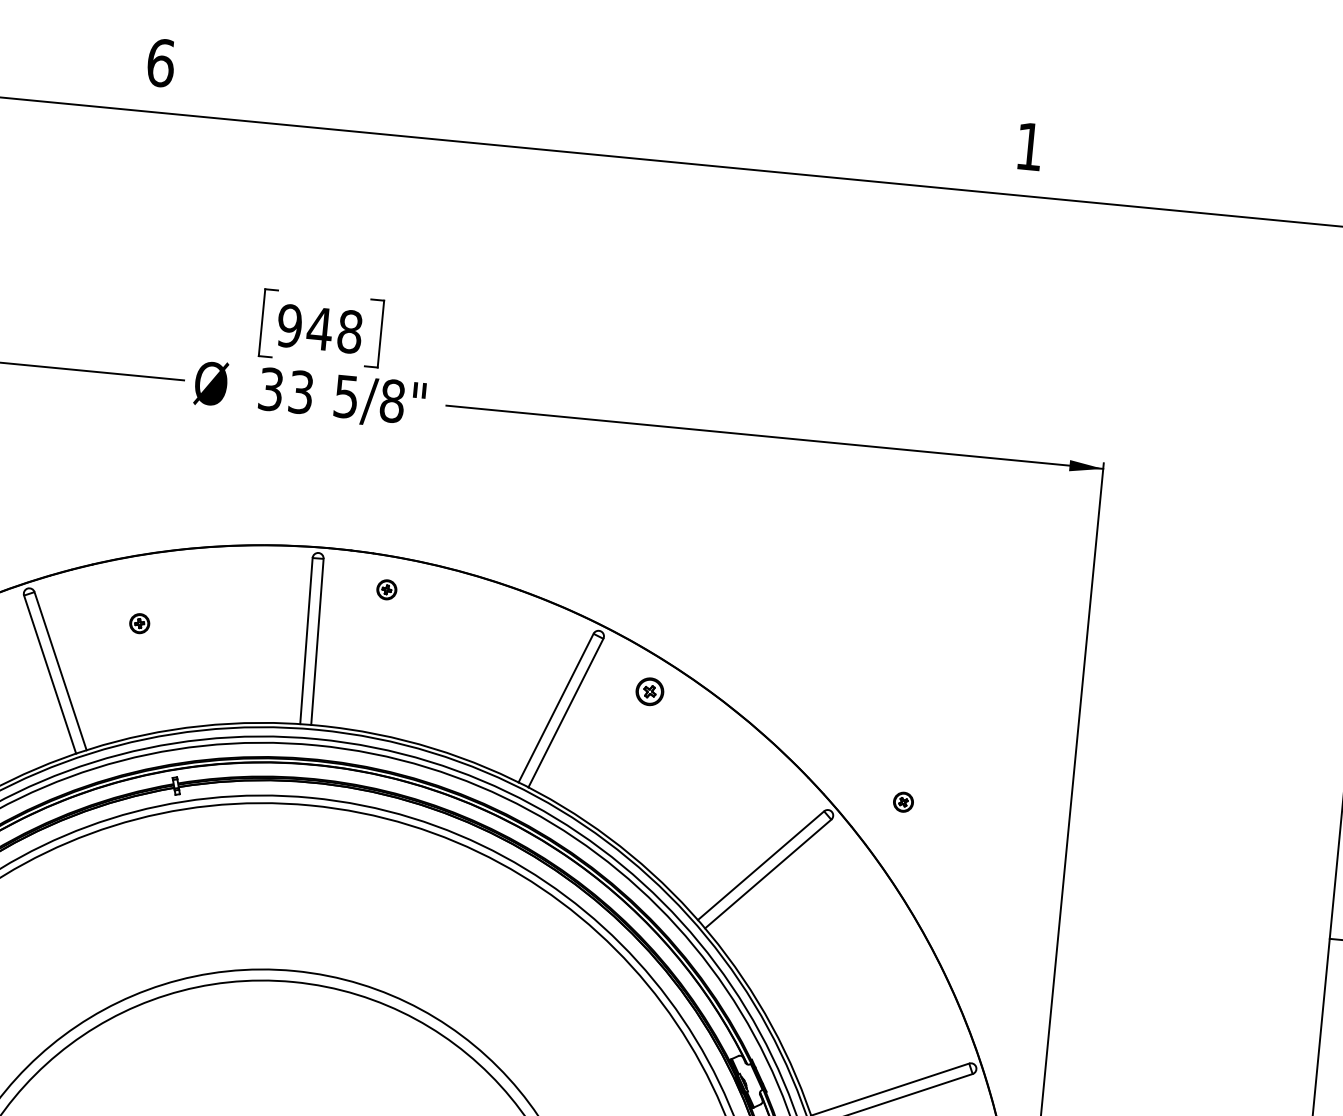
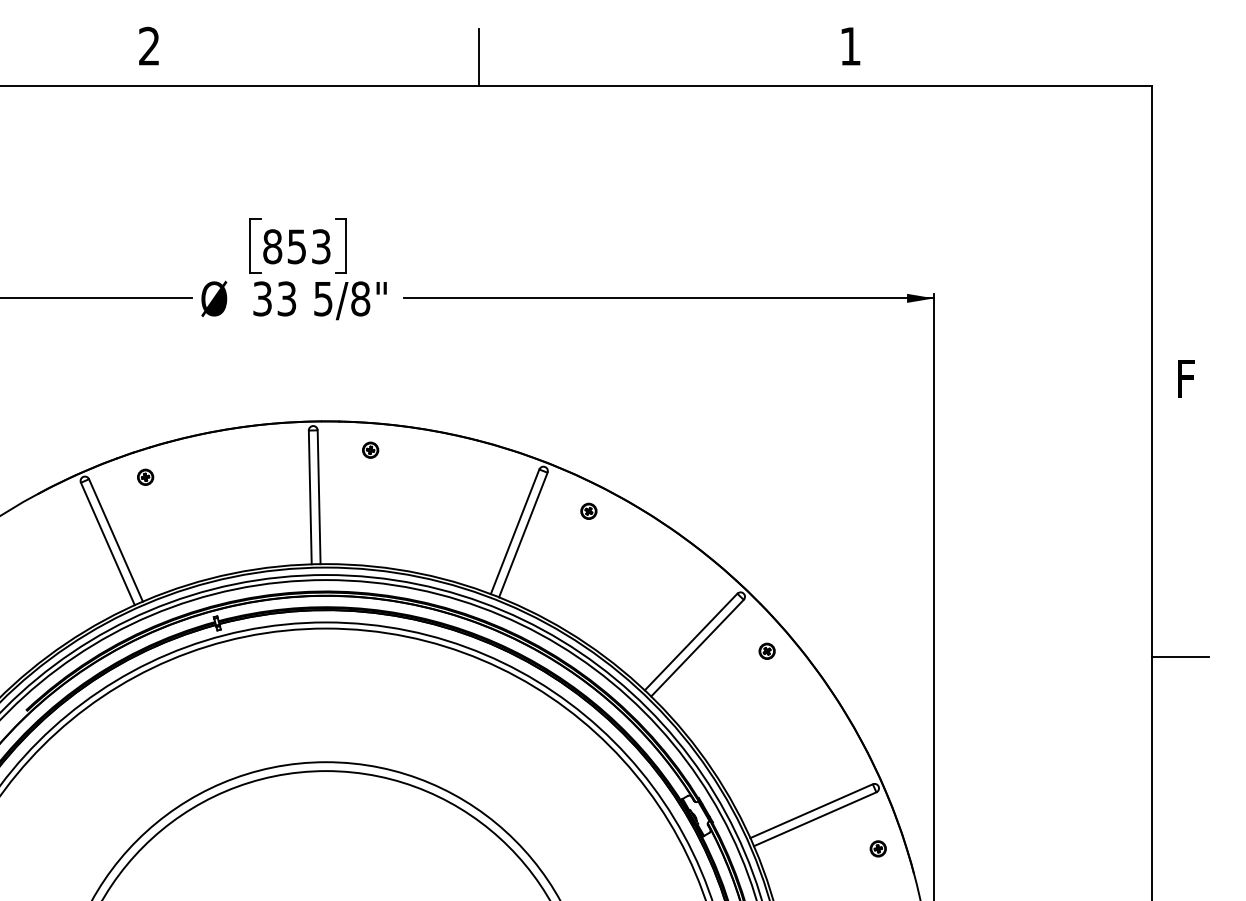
text: (161, 61) -> (149, 45), 6 -> 2
line: (568, 116) -> (479, 57), added
text: (319, 328) -> (296, 246), 948 -> 853
part: (139, 622) -> (145, 476), moved
part: (649, 690) -> (588, 510), size x0.71
part: (902, 801) -> (766, 650), moved

